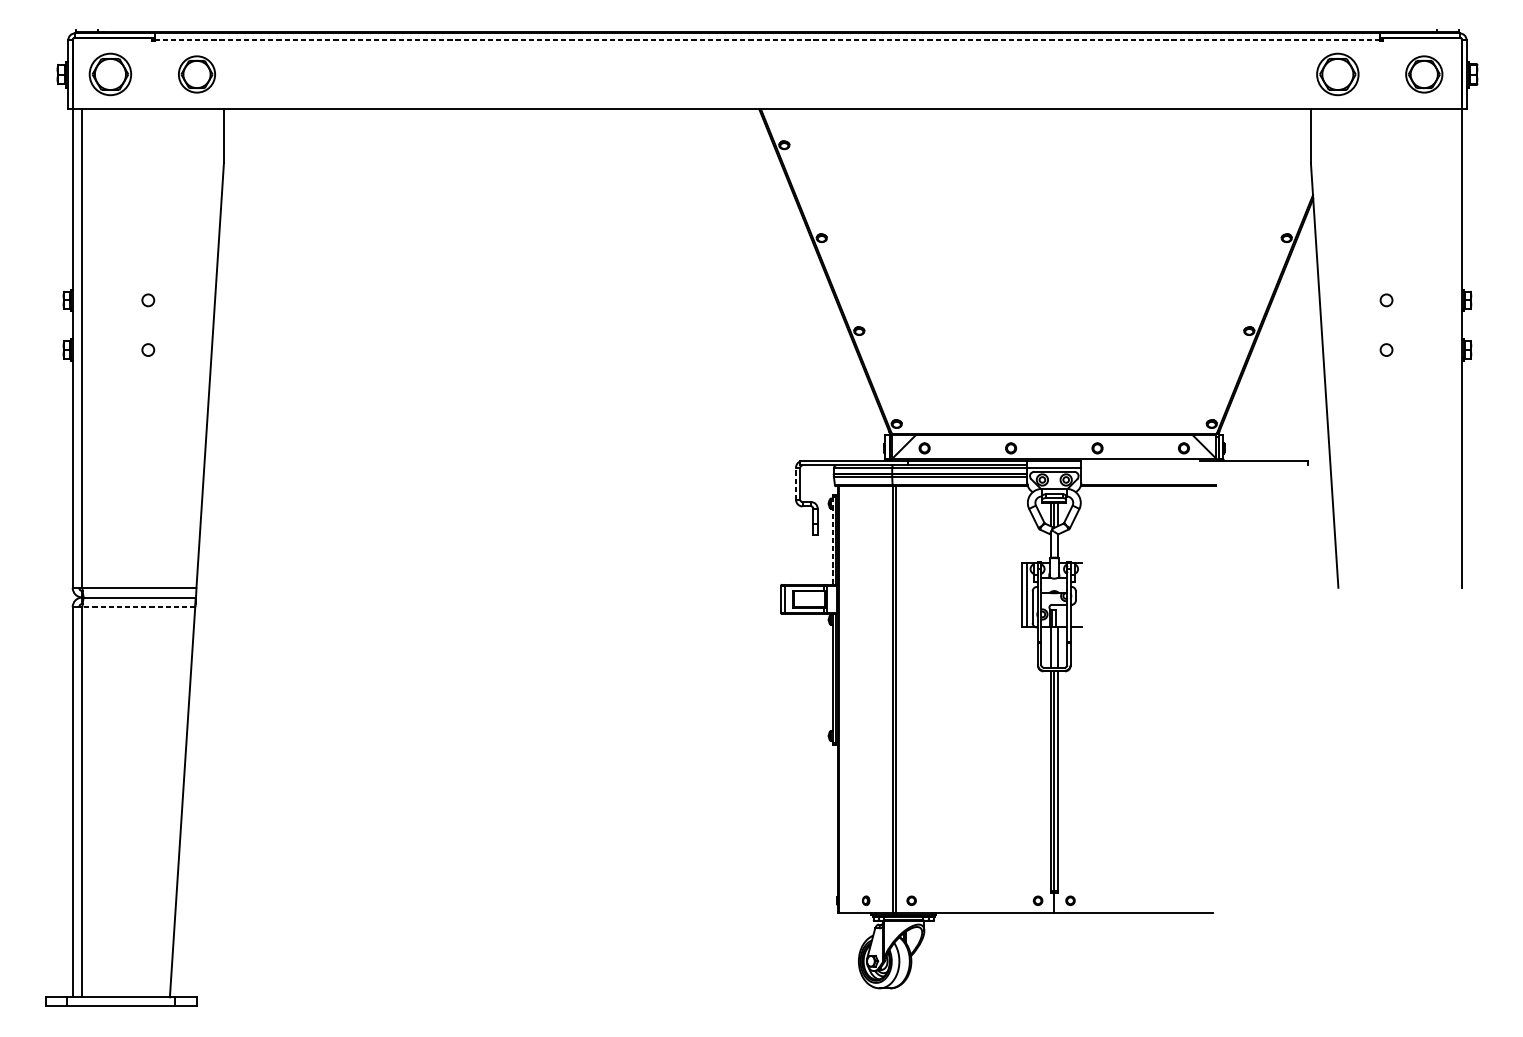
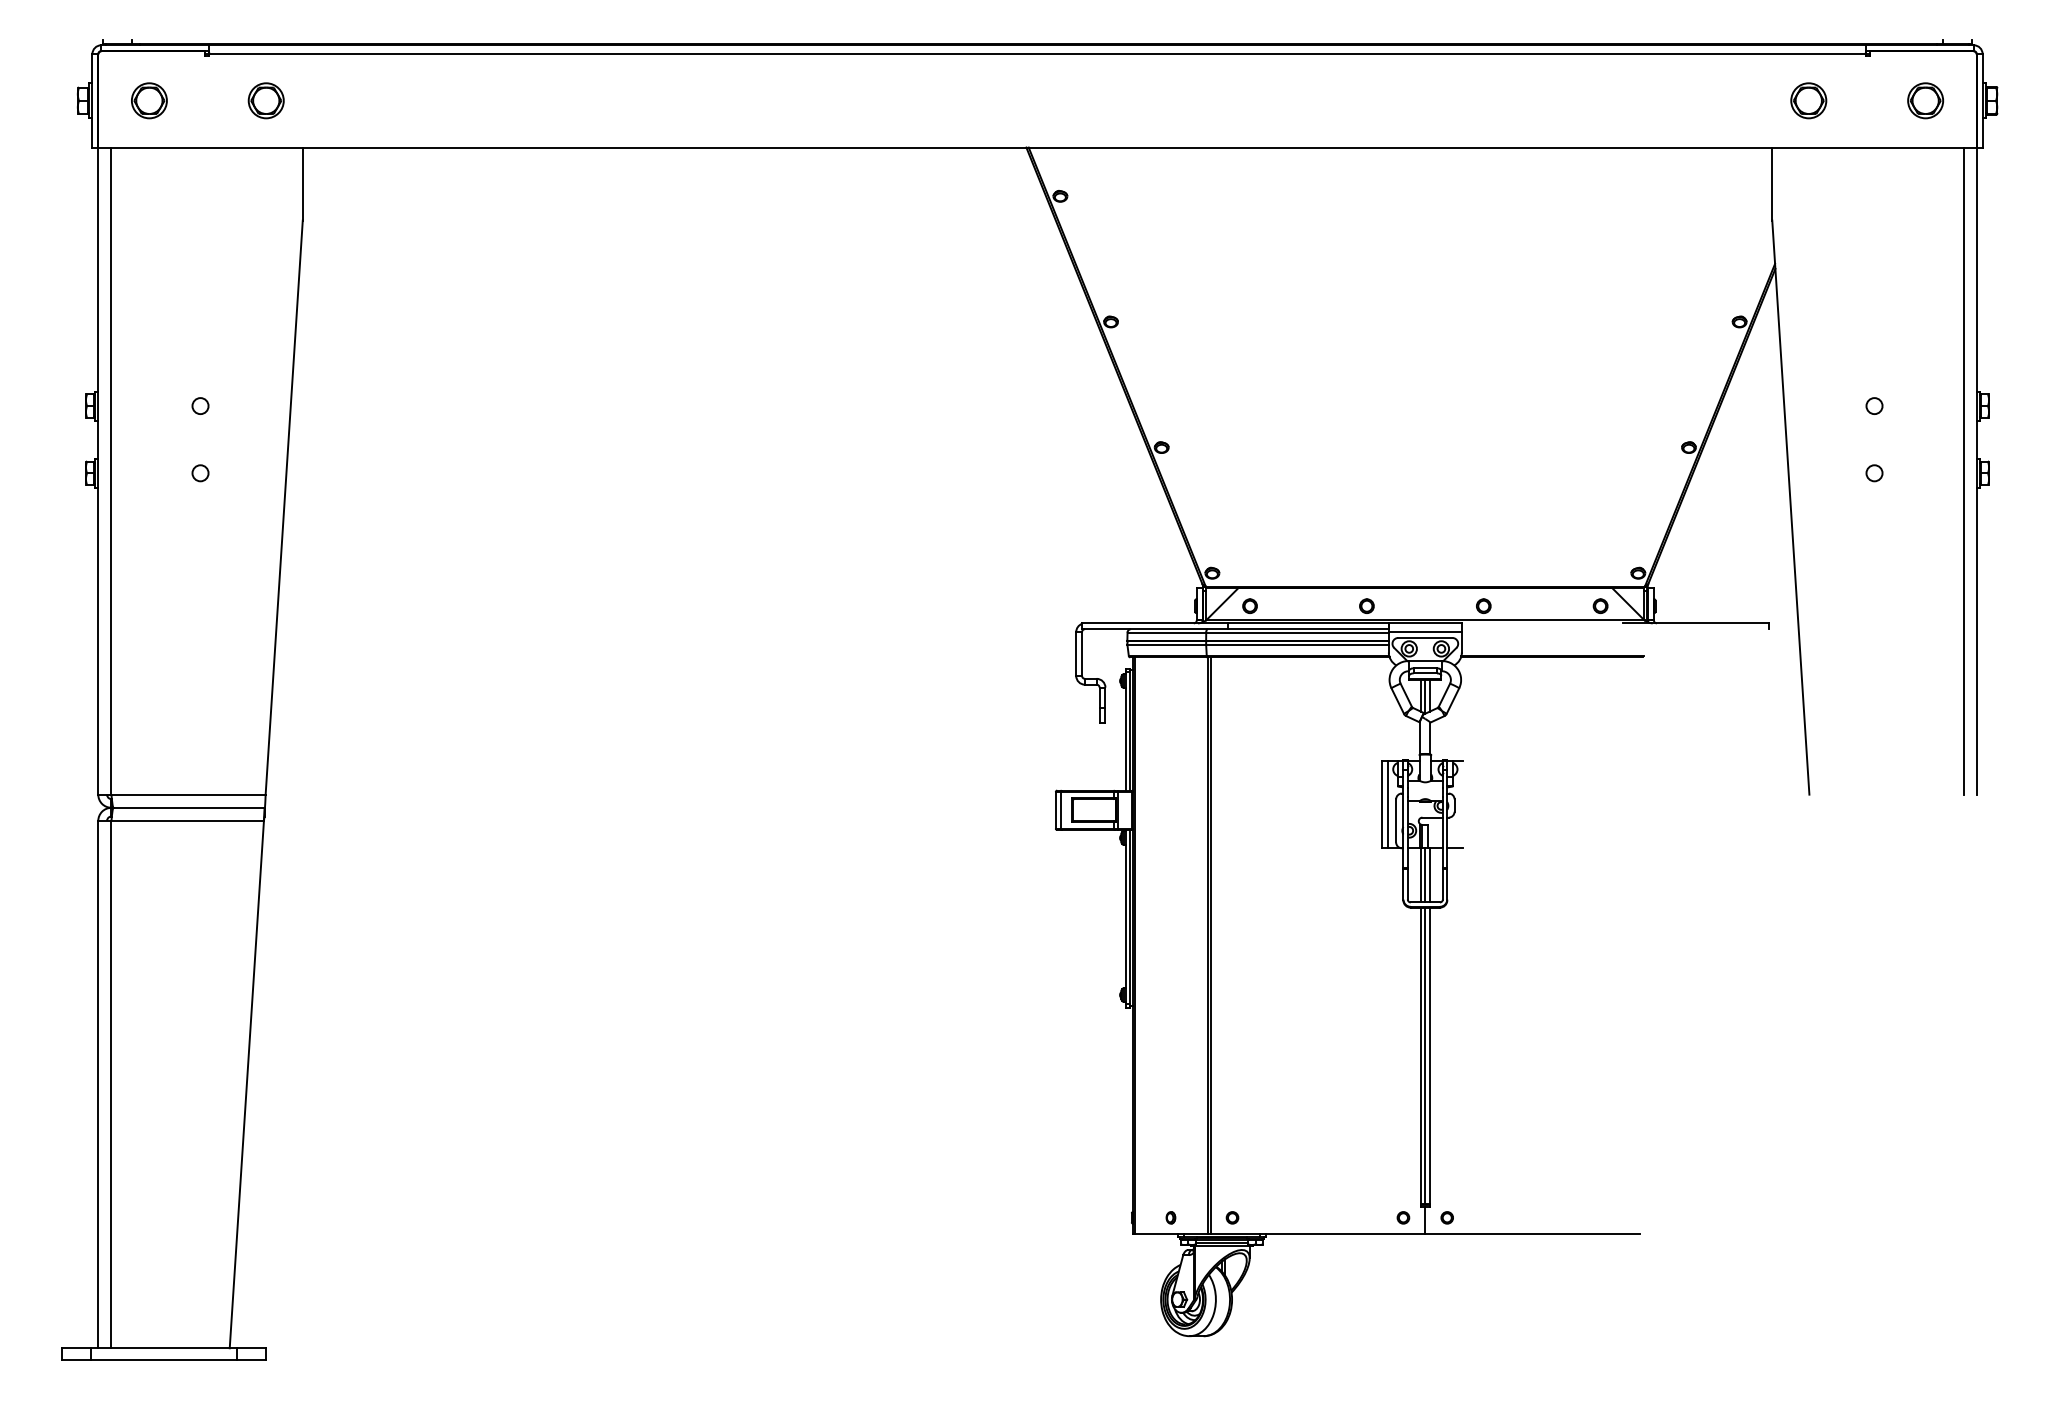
line: (767, 40) -> (1037, 54), dashed -> solid
part: (110, 74) -> (149, 100), size x0.62
part: (196, 74) -> (265, 100), size x0.71
part: (1337, 74) -> (1808, 100), size x0.62
part: (1424, 74) -> (1925, 100), size x0.71
line: (1452, 347) -> (1963, 470), added
line: (796, 484) -> (1076, 654), dashed -> solid
line: (832, 541) -> (1125, 731), dashed -> solid
line: (138, 606) -> (187, 820), dashed -> solid
line: (1054, 647) -> (1425, 875), added

